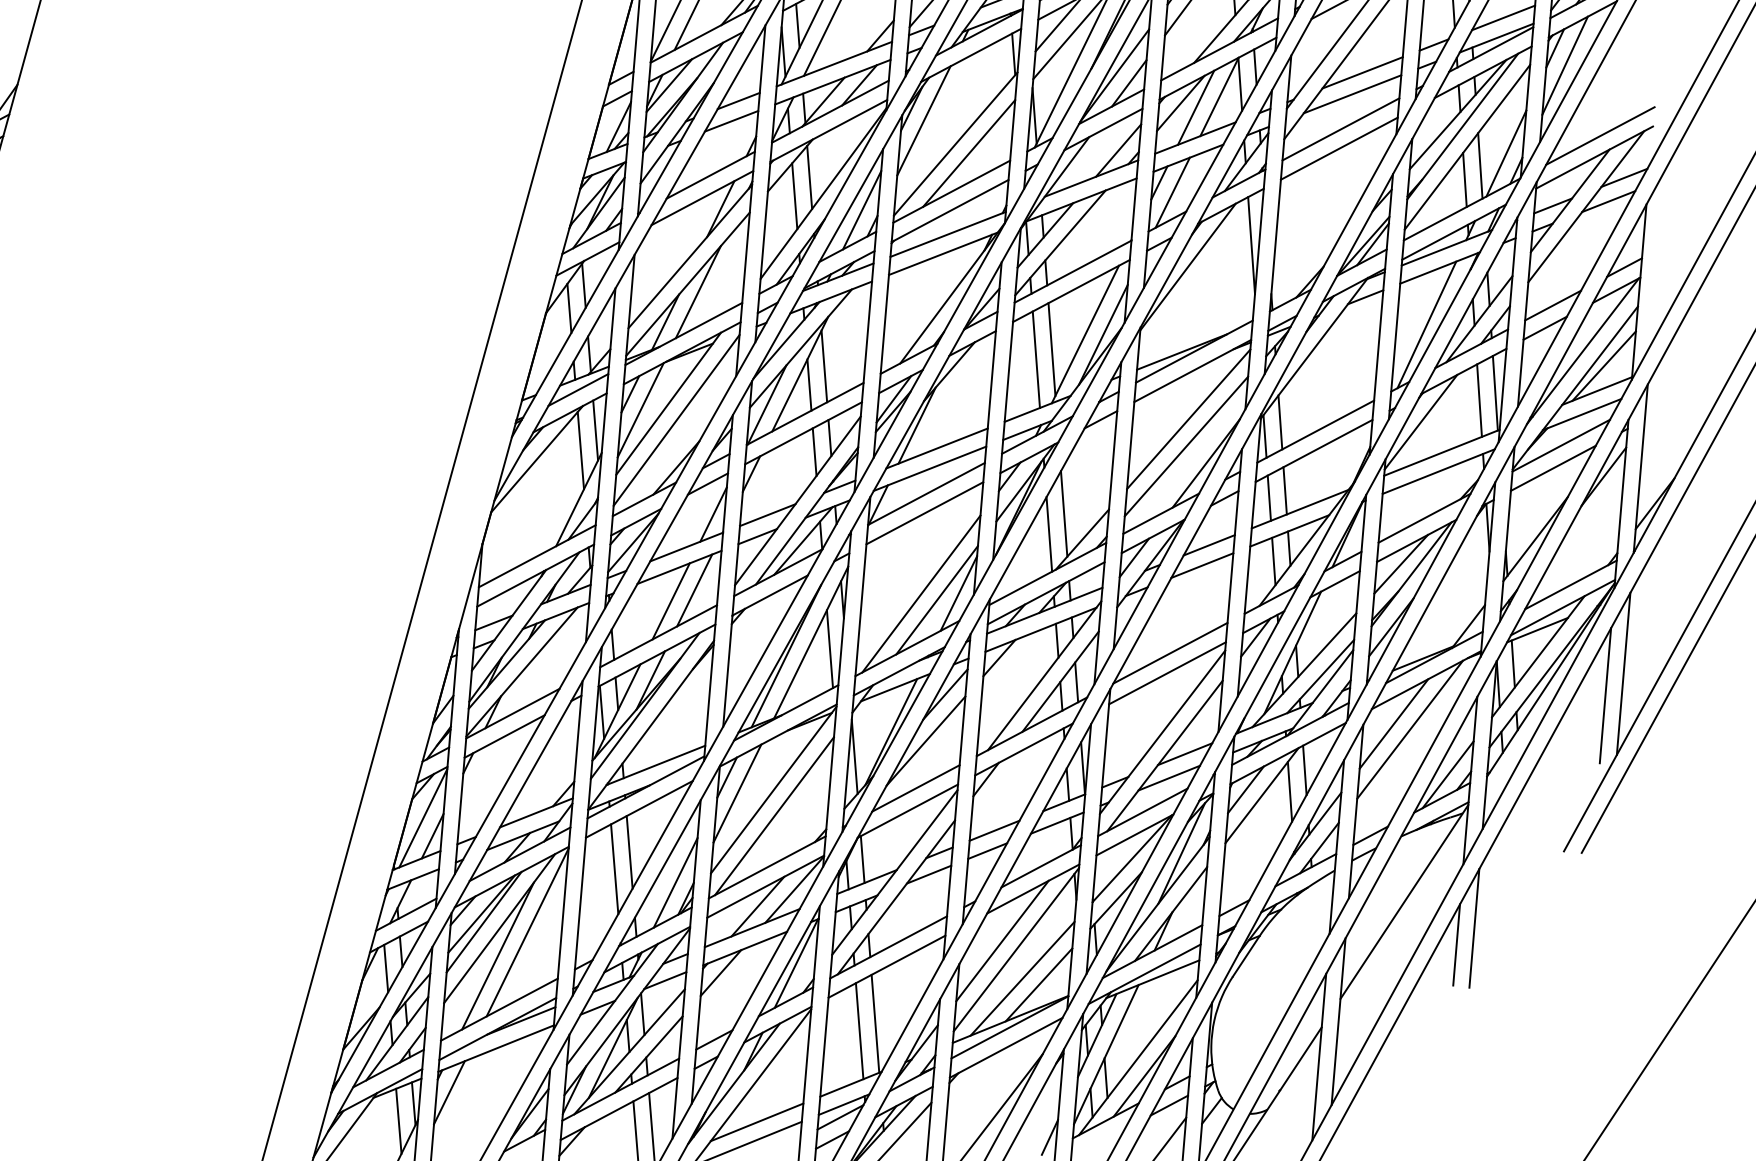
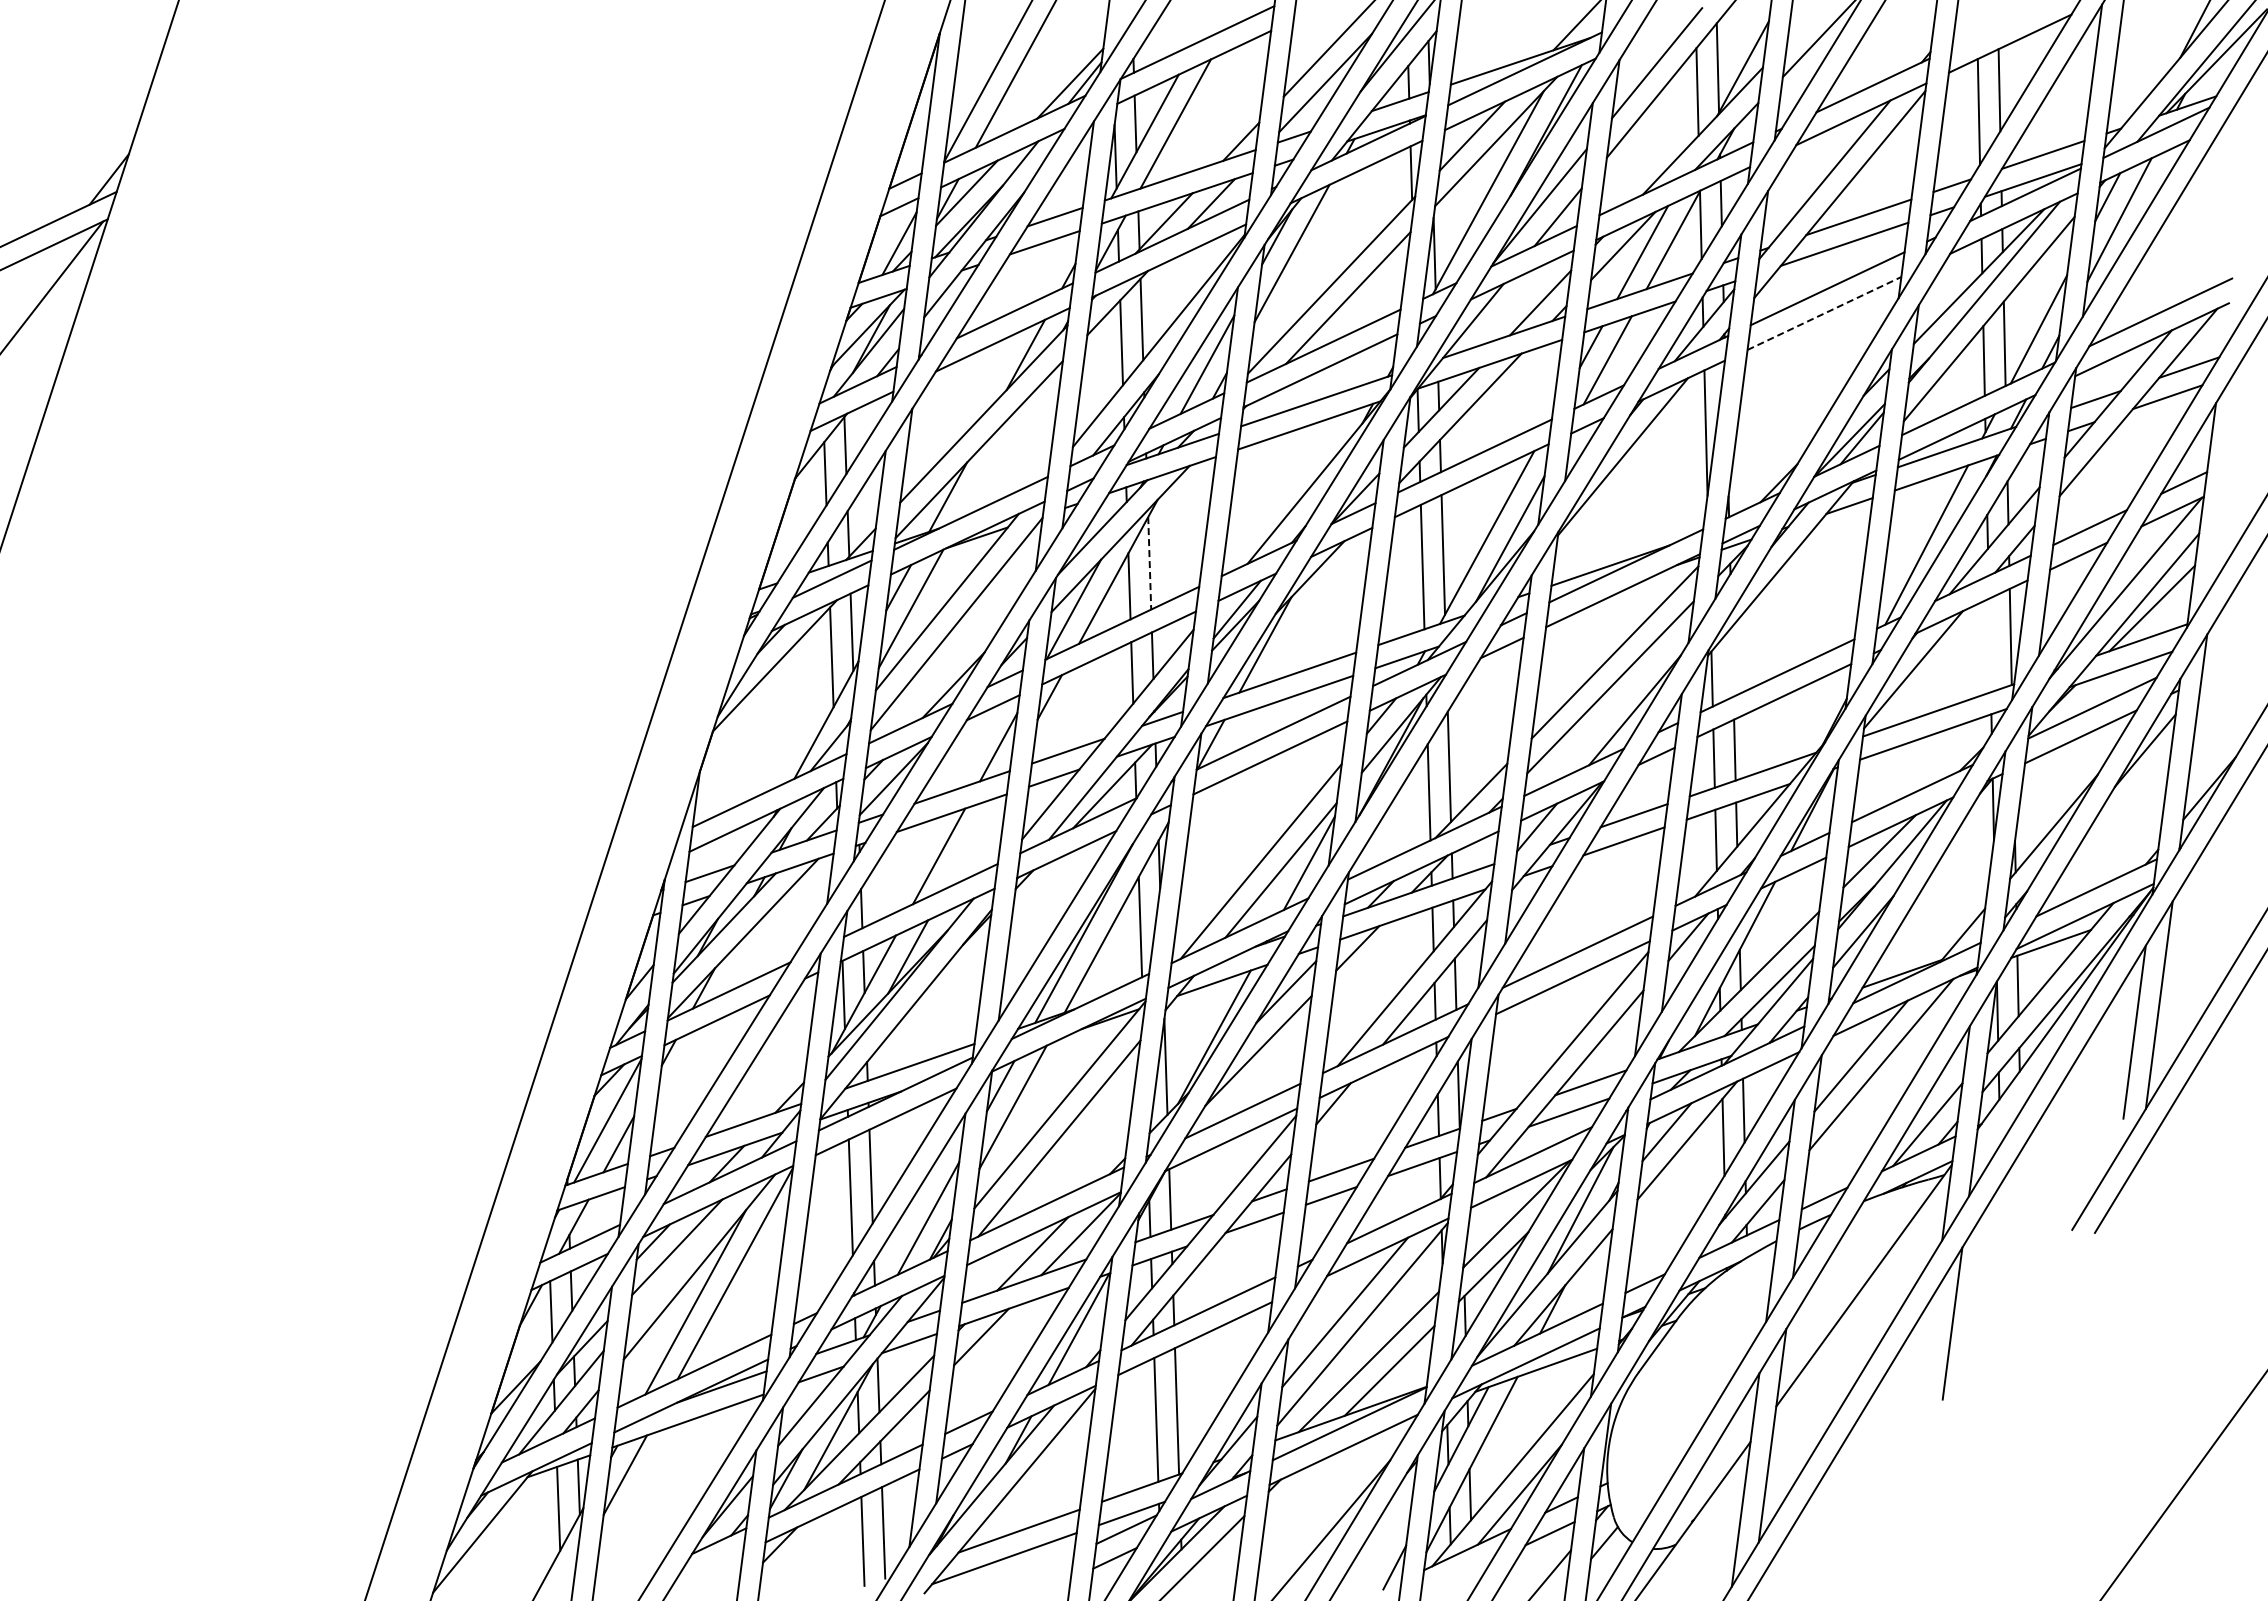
line: (1339, 148) -> (1824, 313), solid -> dashed
line: (697, 292) -> (991, 460), removed
line: (824, 366) -> (1149, 563), solid -> dashed
line: (1479, 400) -> (1989, 645), removed
line: (1280, 422) -> (1732, 661), removed
line: (694, 590) -> (969, 843), removed
line: (483, 921) -> (679, 1257), removed
line: (1456, 944) -> (1928, 1343), removed

